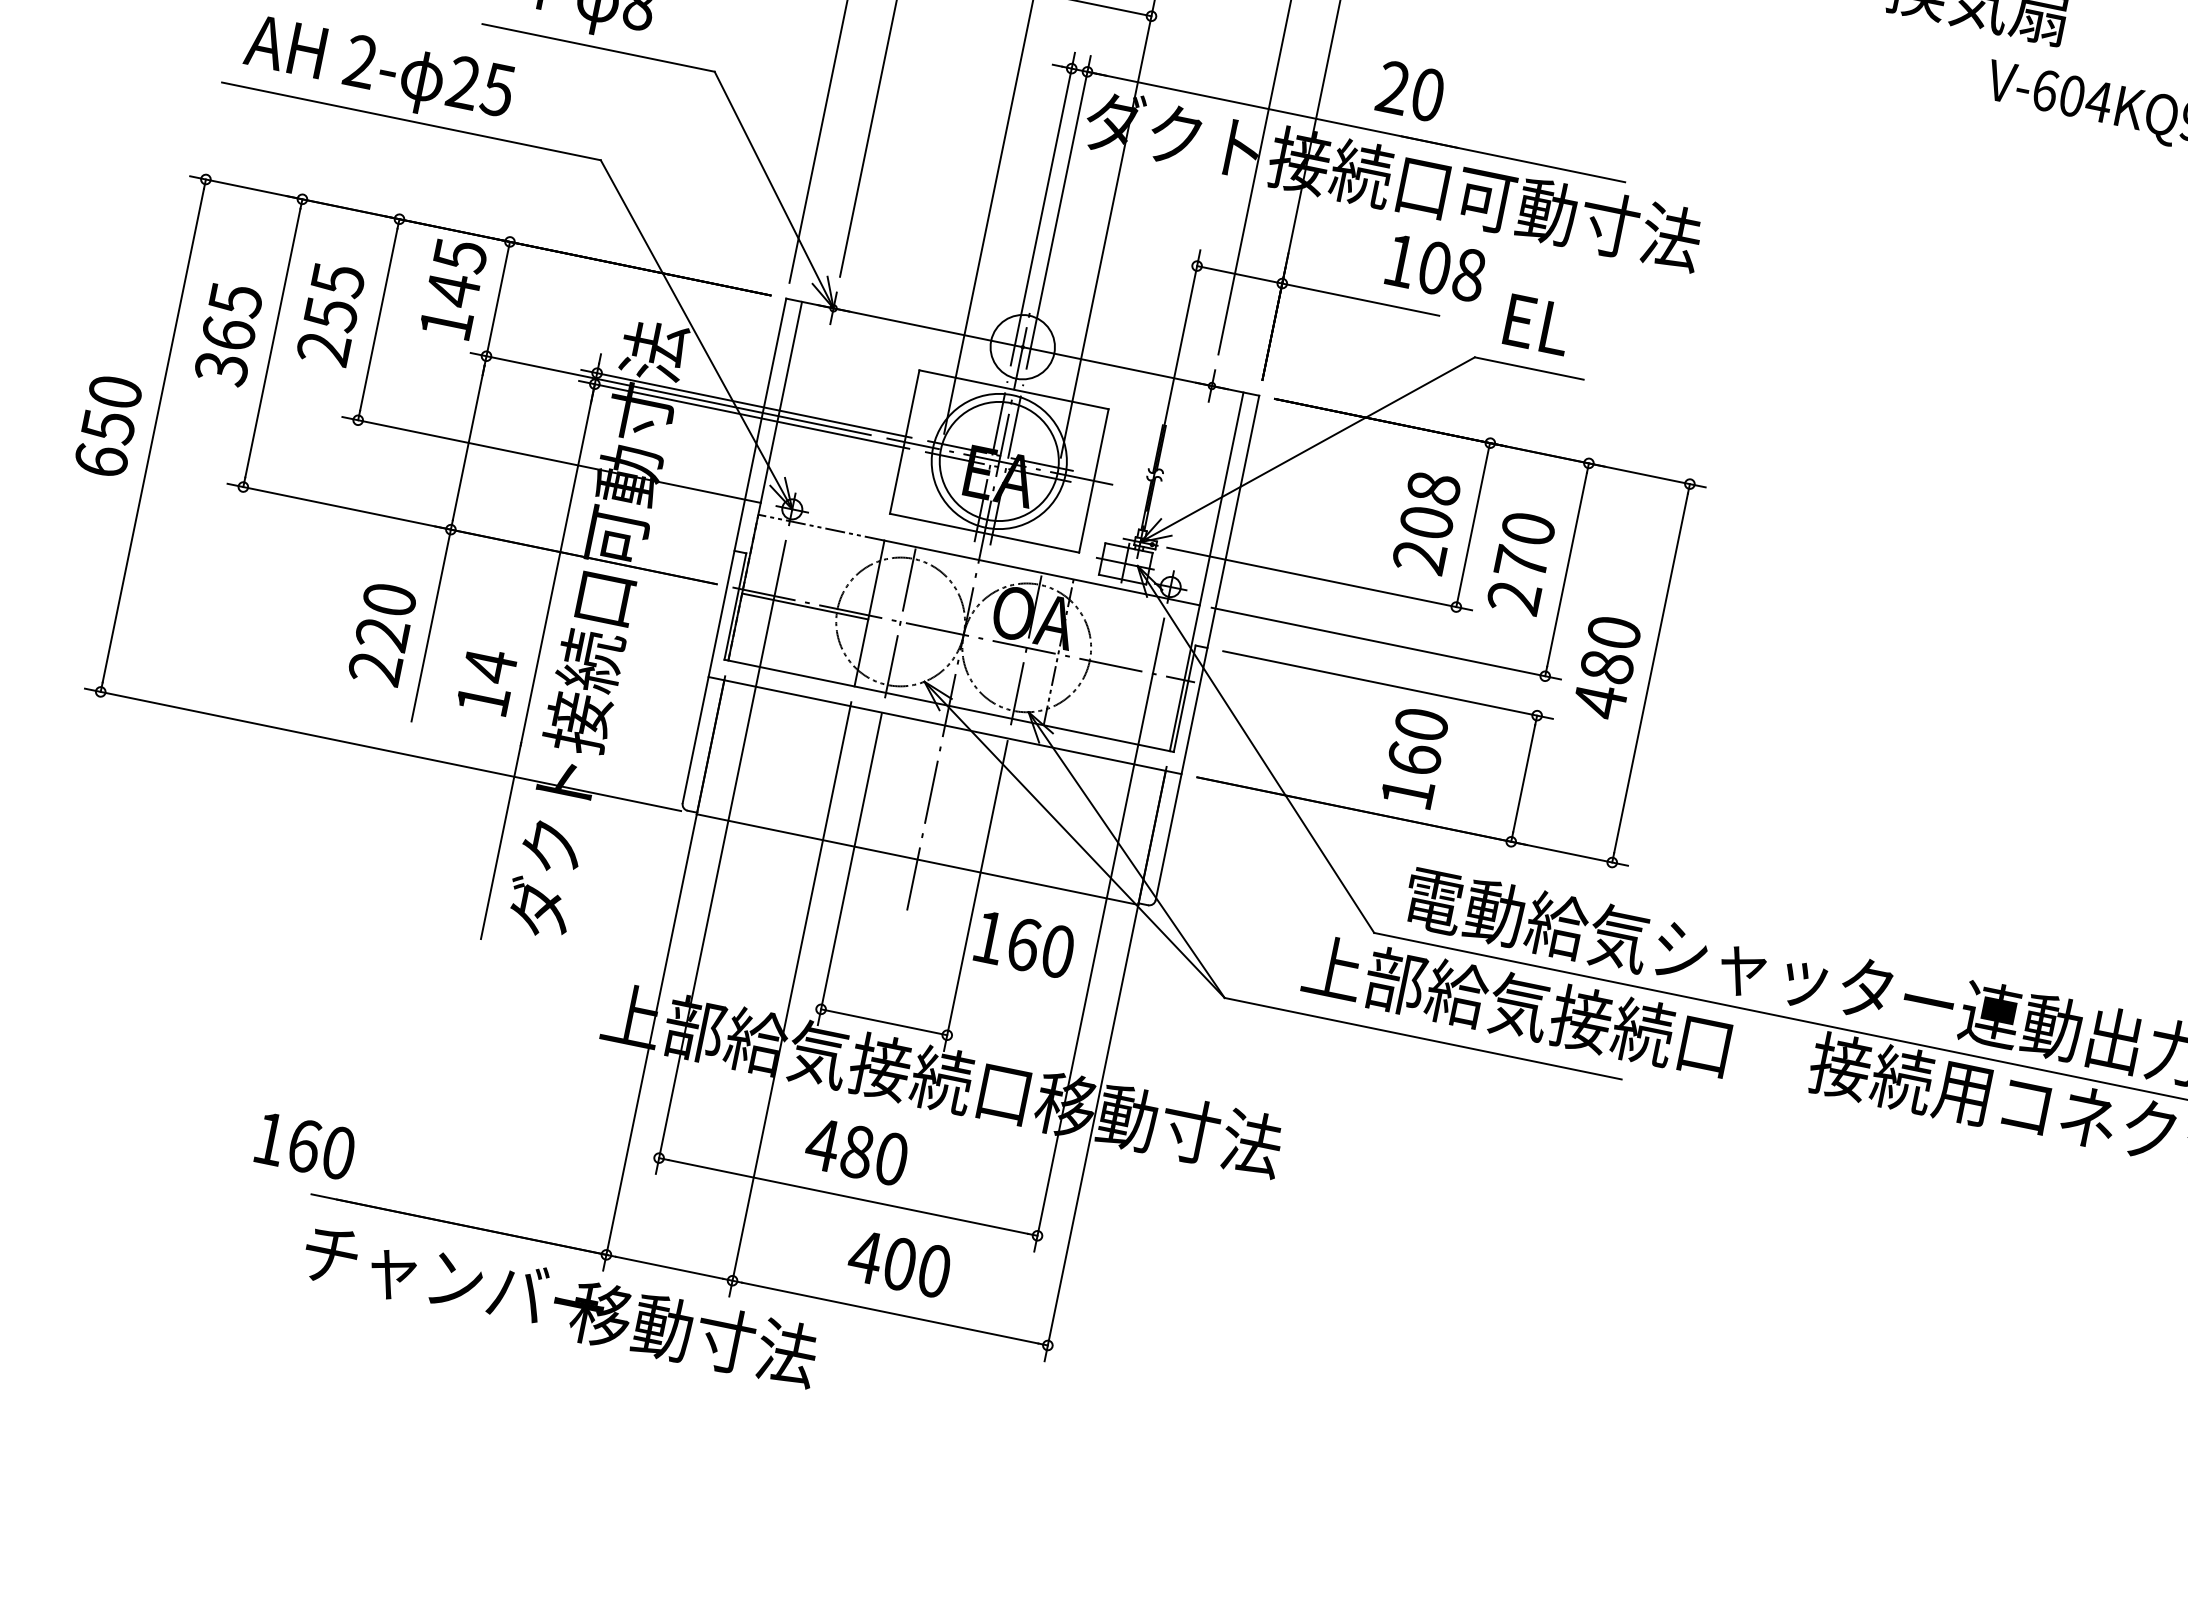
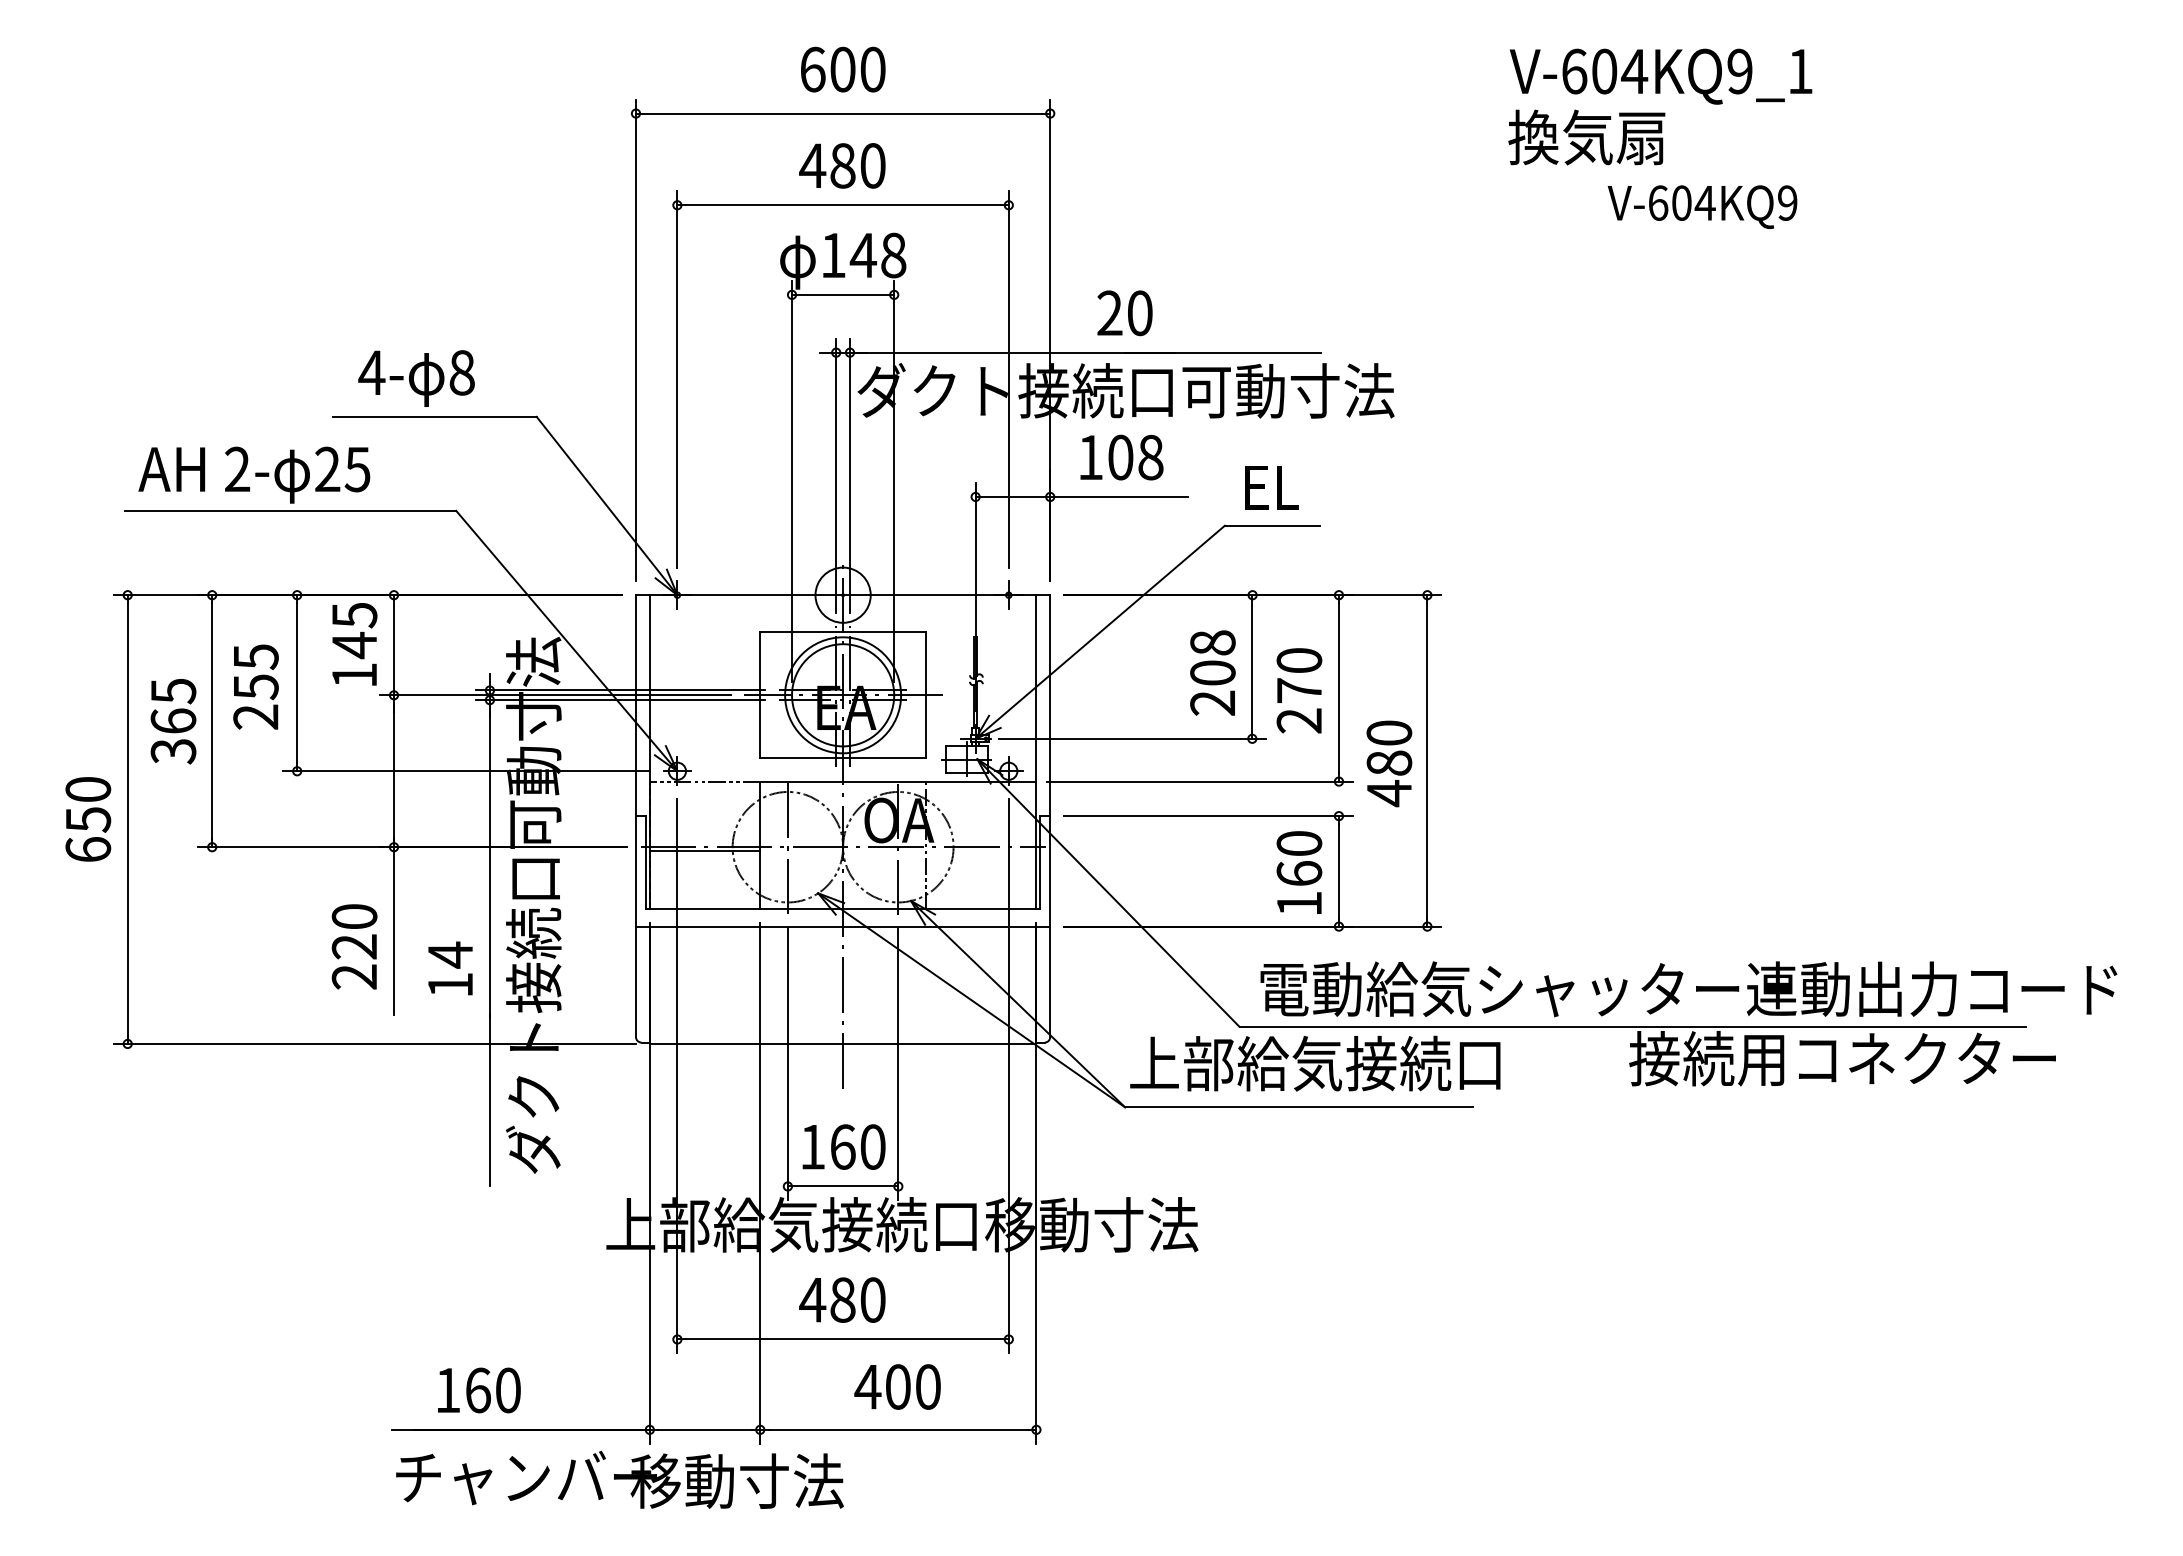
text: (1435, 268) -> (1121, 457), moved
text: (1414, 757) -> (1299, 872), moved
text: (1024, 944) -> (843, 1146), moved
text: (1517, 1005) -> (1315, 1063), moved
text: (305, 1146) -> (479, 1390), moved

